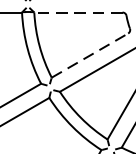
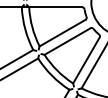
line: (78, 12) -> (55, 7), dashed -> solid
line: (91, 54) -> (63, 32), dashed -> solid

